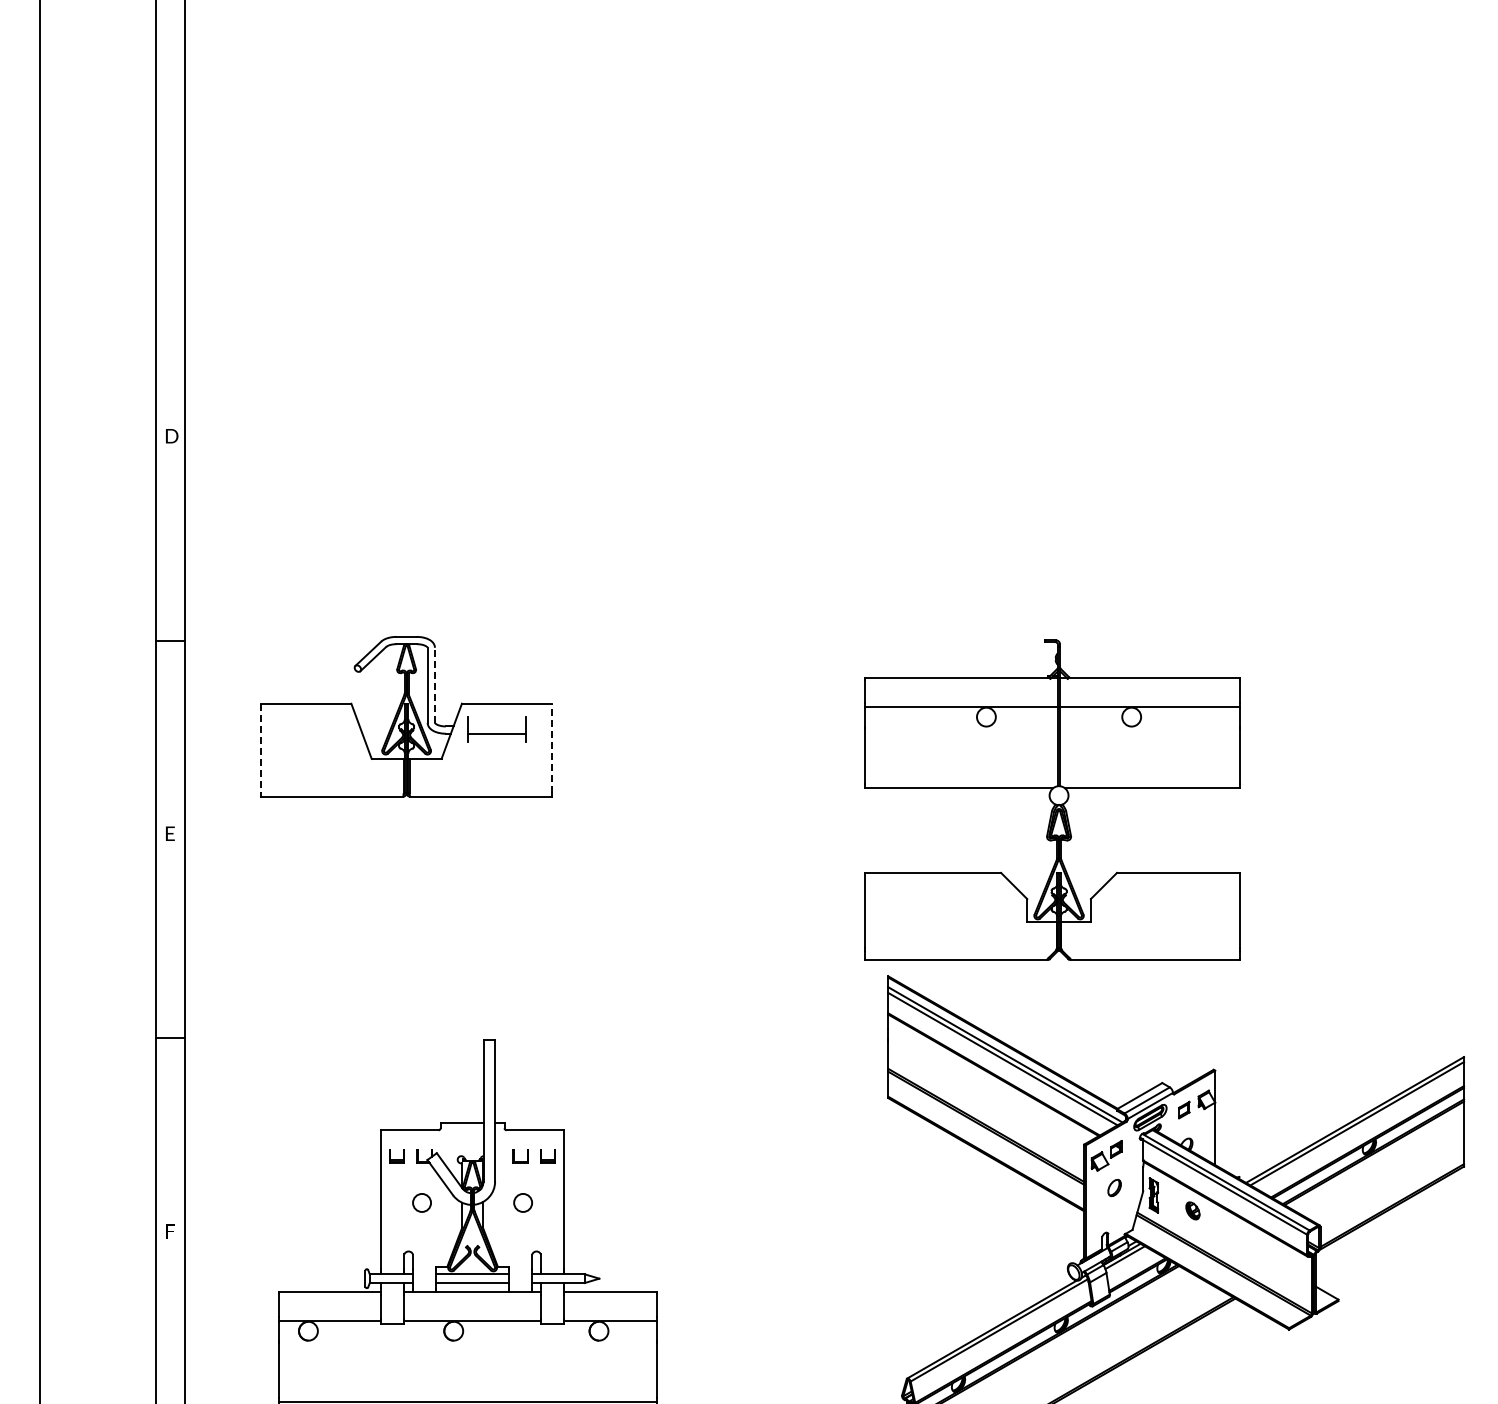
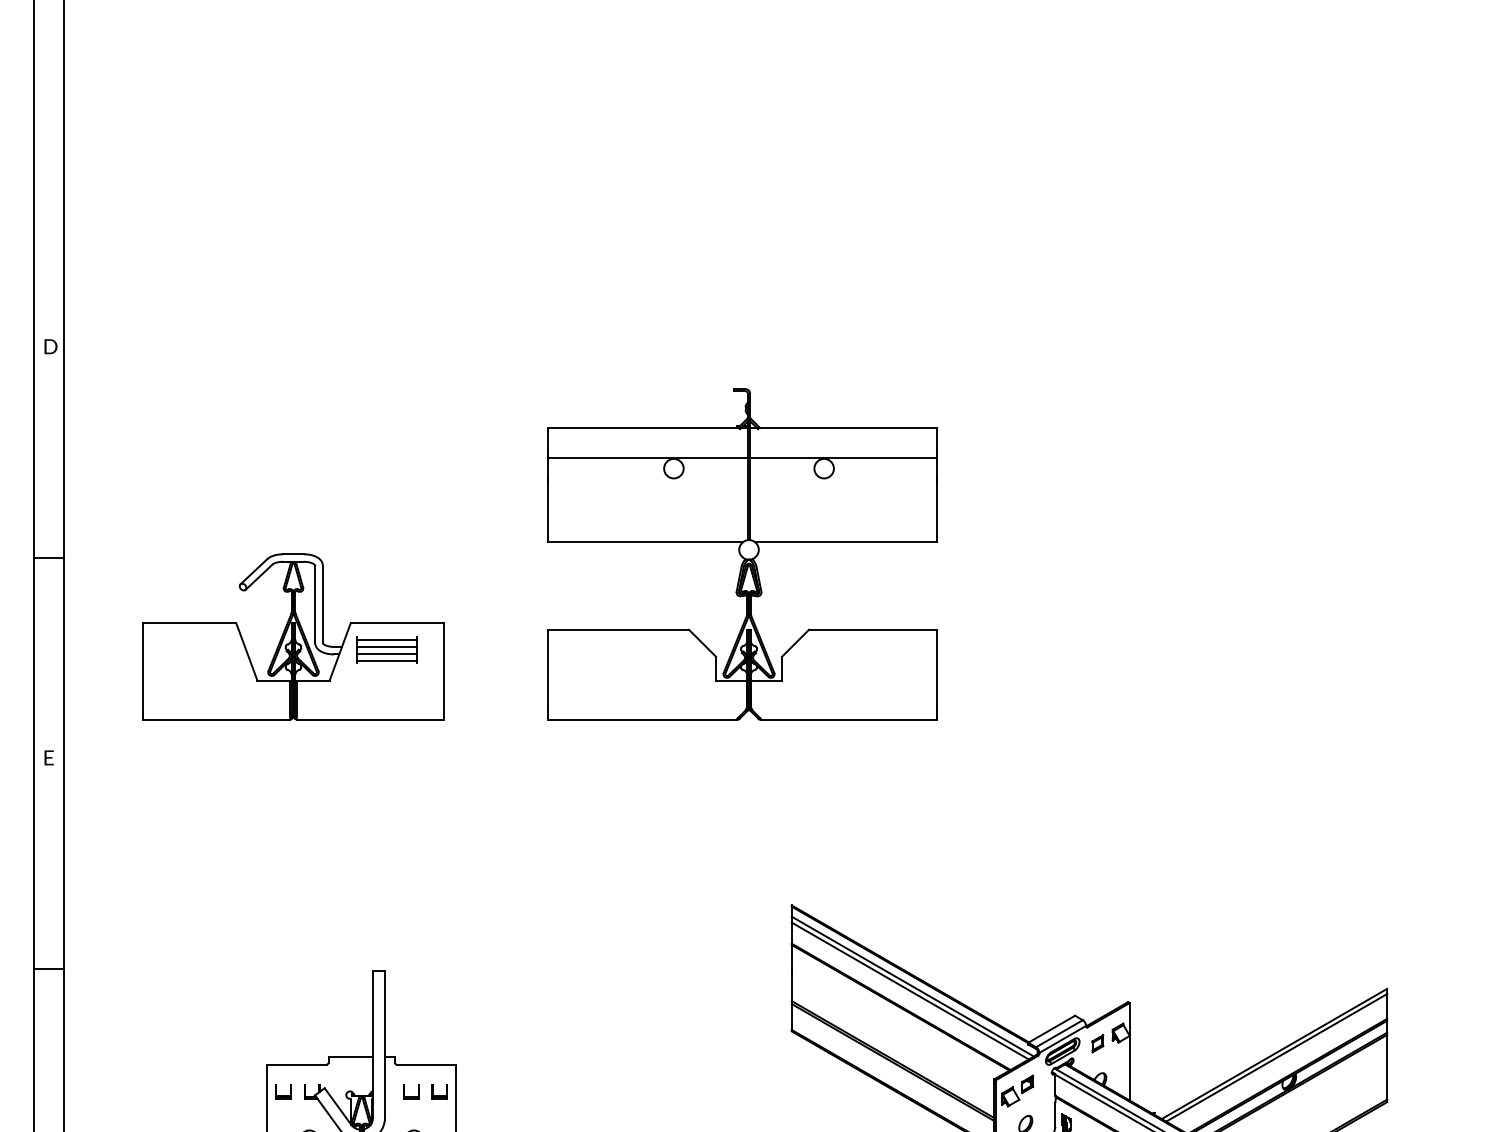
line: (434, 685) -> (322, 604), dashed -> solid
line: (496, 720) -> (386, 640), added
line: (496, 726) -> (386, 646), added
line: (496, 739) -> (386, 660), added
line: (261, 748) -> (143, 669), dashed -> solid
line: (551, 748) -> (443, 669), dashed -> solid
part: (1052, 799) -> (742, 553), moved

